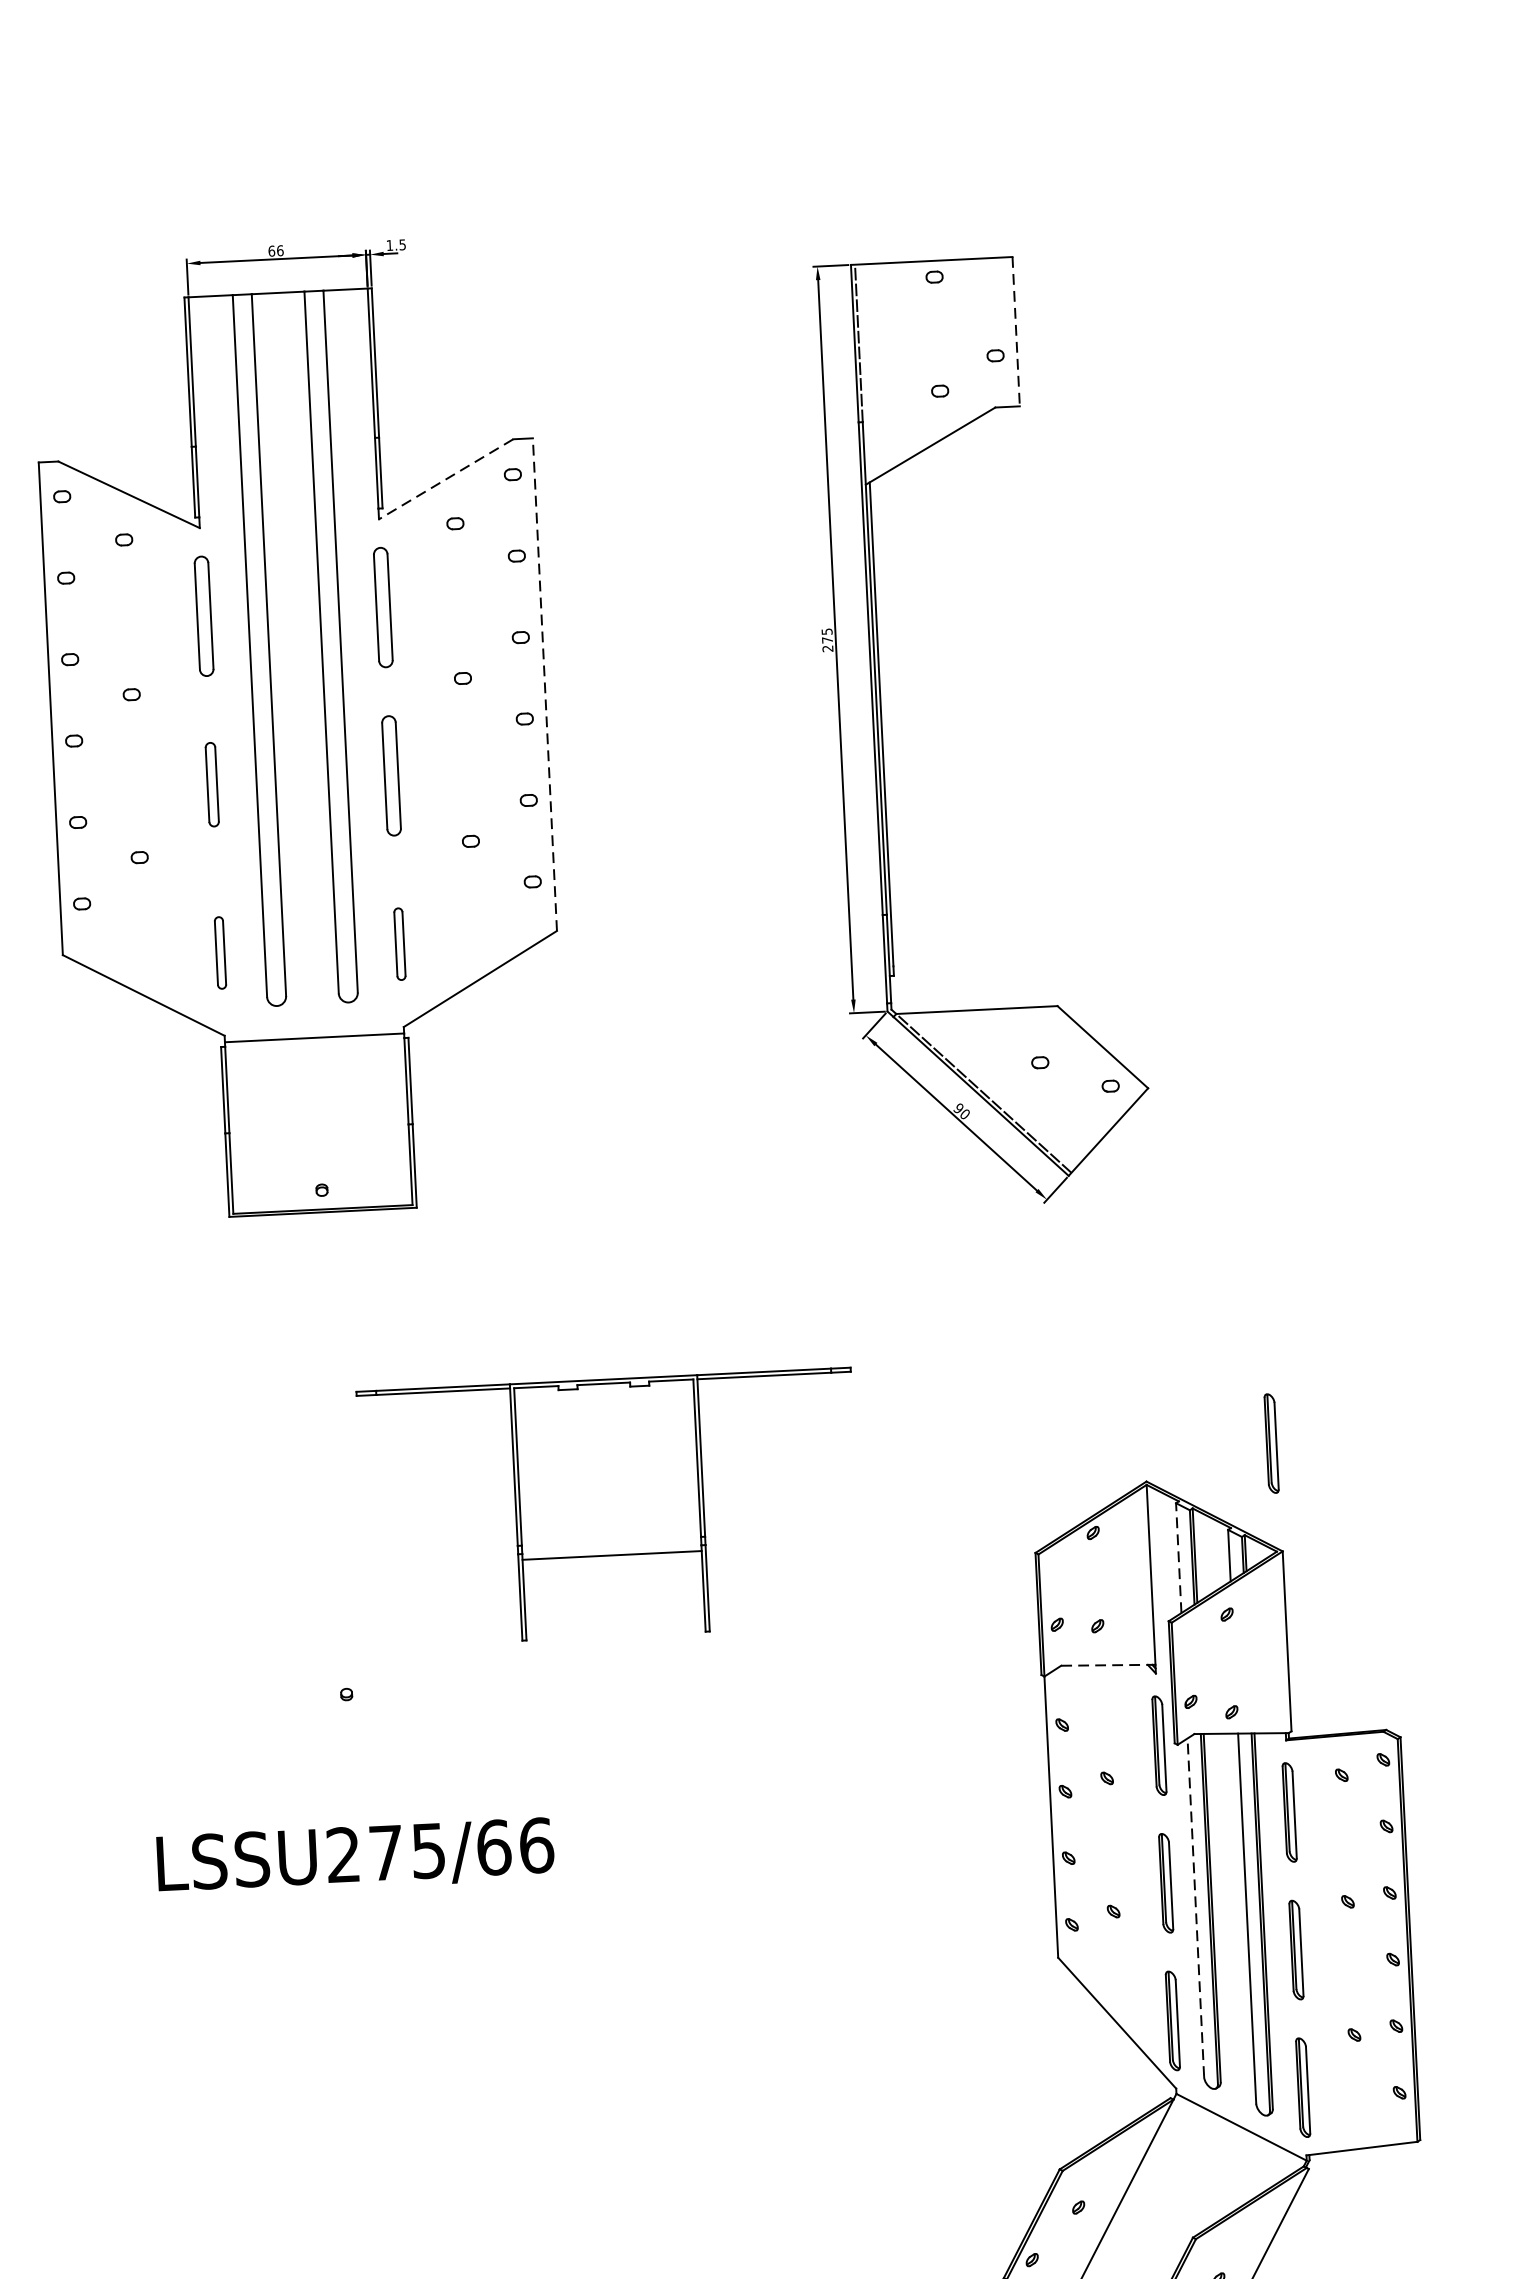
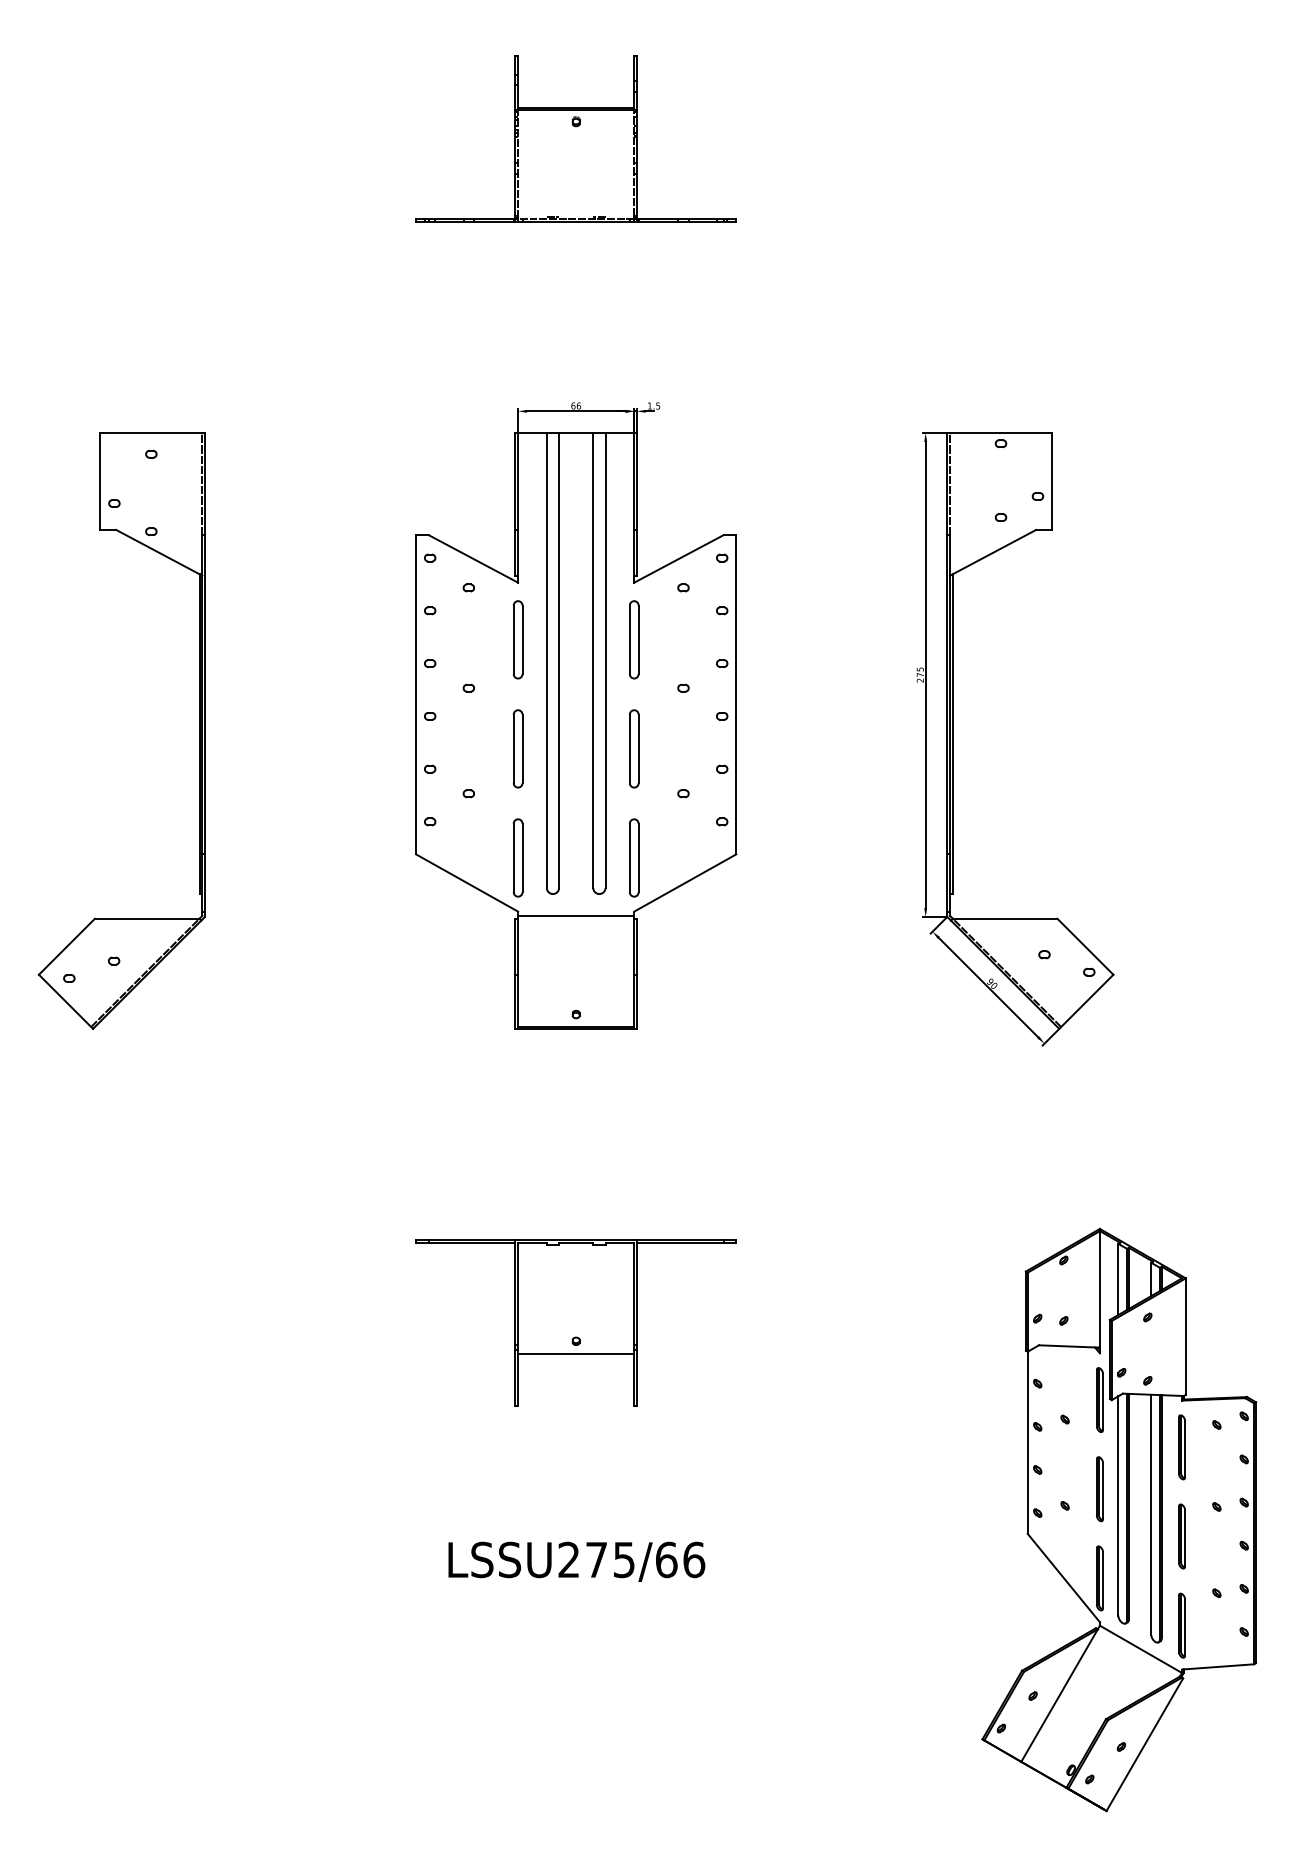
line: (1016, 333) -> (1052, 482), dashed -> solid
line: (445, 478) -> (678, 558), dashed -> solid
line: (545, 684) -> (736, 694), dashed -> solid
part: (211, 784) -> (517, 748), size x1.43
part: (400, 943) -> (634, 857), size x1.67
part: (219, 952) -> (517, 857), size x1.67
part: (1270, 1443) -> (1181, 1208), removed
part: (608, 1507) -> (575, 1322), moved
line: (1178, 1558) -> (1118, 1279), dashed -> solid
line: (1108, 1665) -> (1069, 1346), dashed -> solid
text: (355, 1856) -> (576, 1561), moved
line: (1196, 1907) -> (1118, 1505), dashed -> solid

